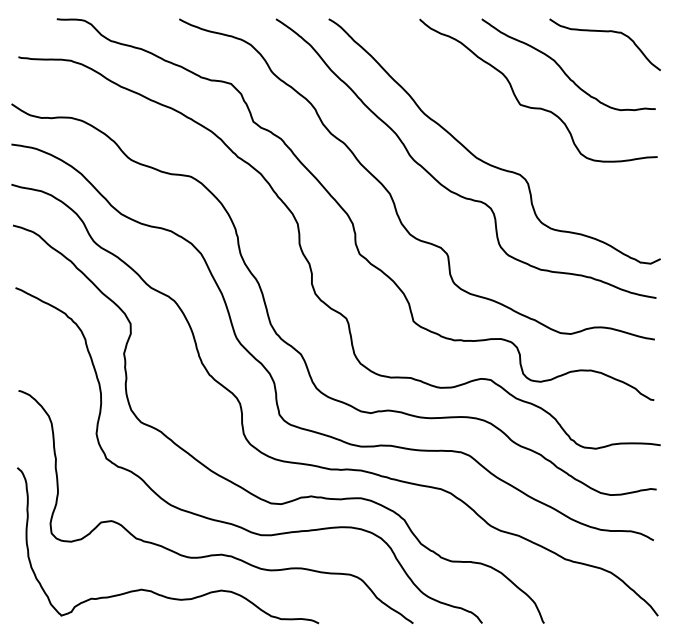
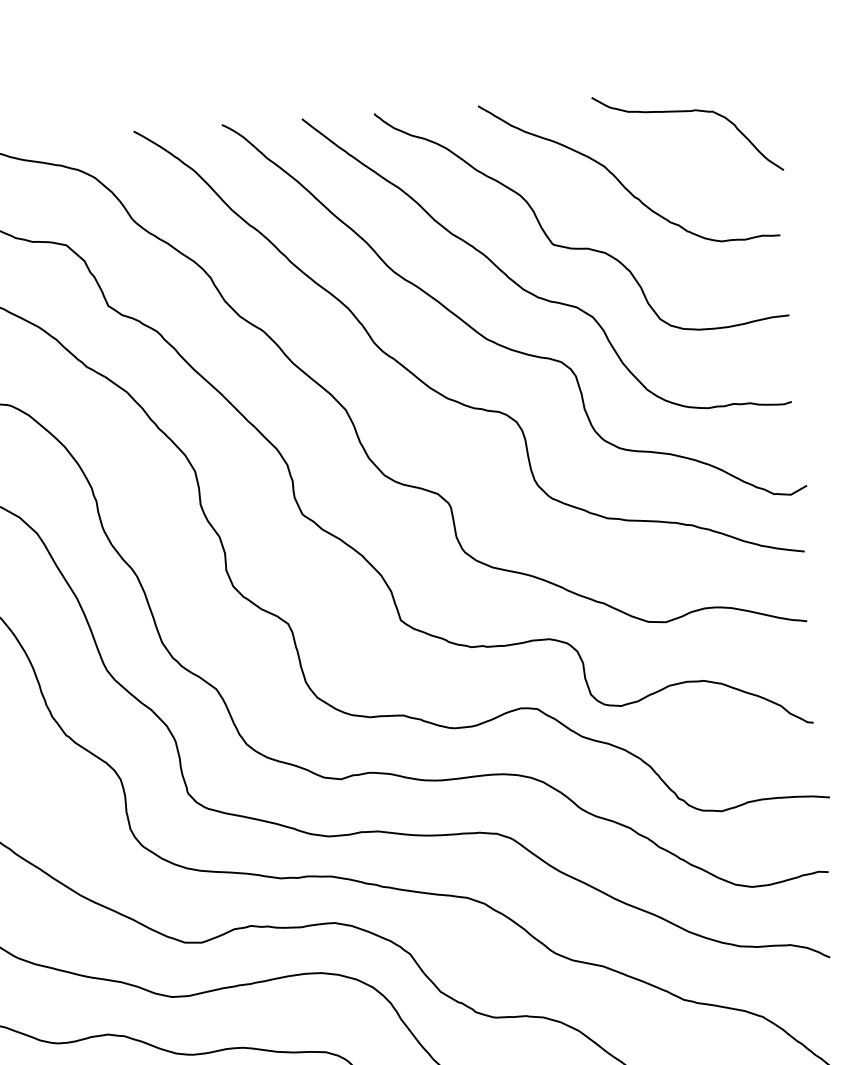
curve: (503, 130) -> (528, 289), added

